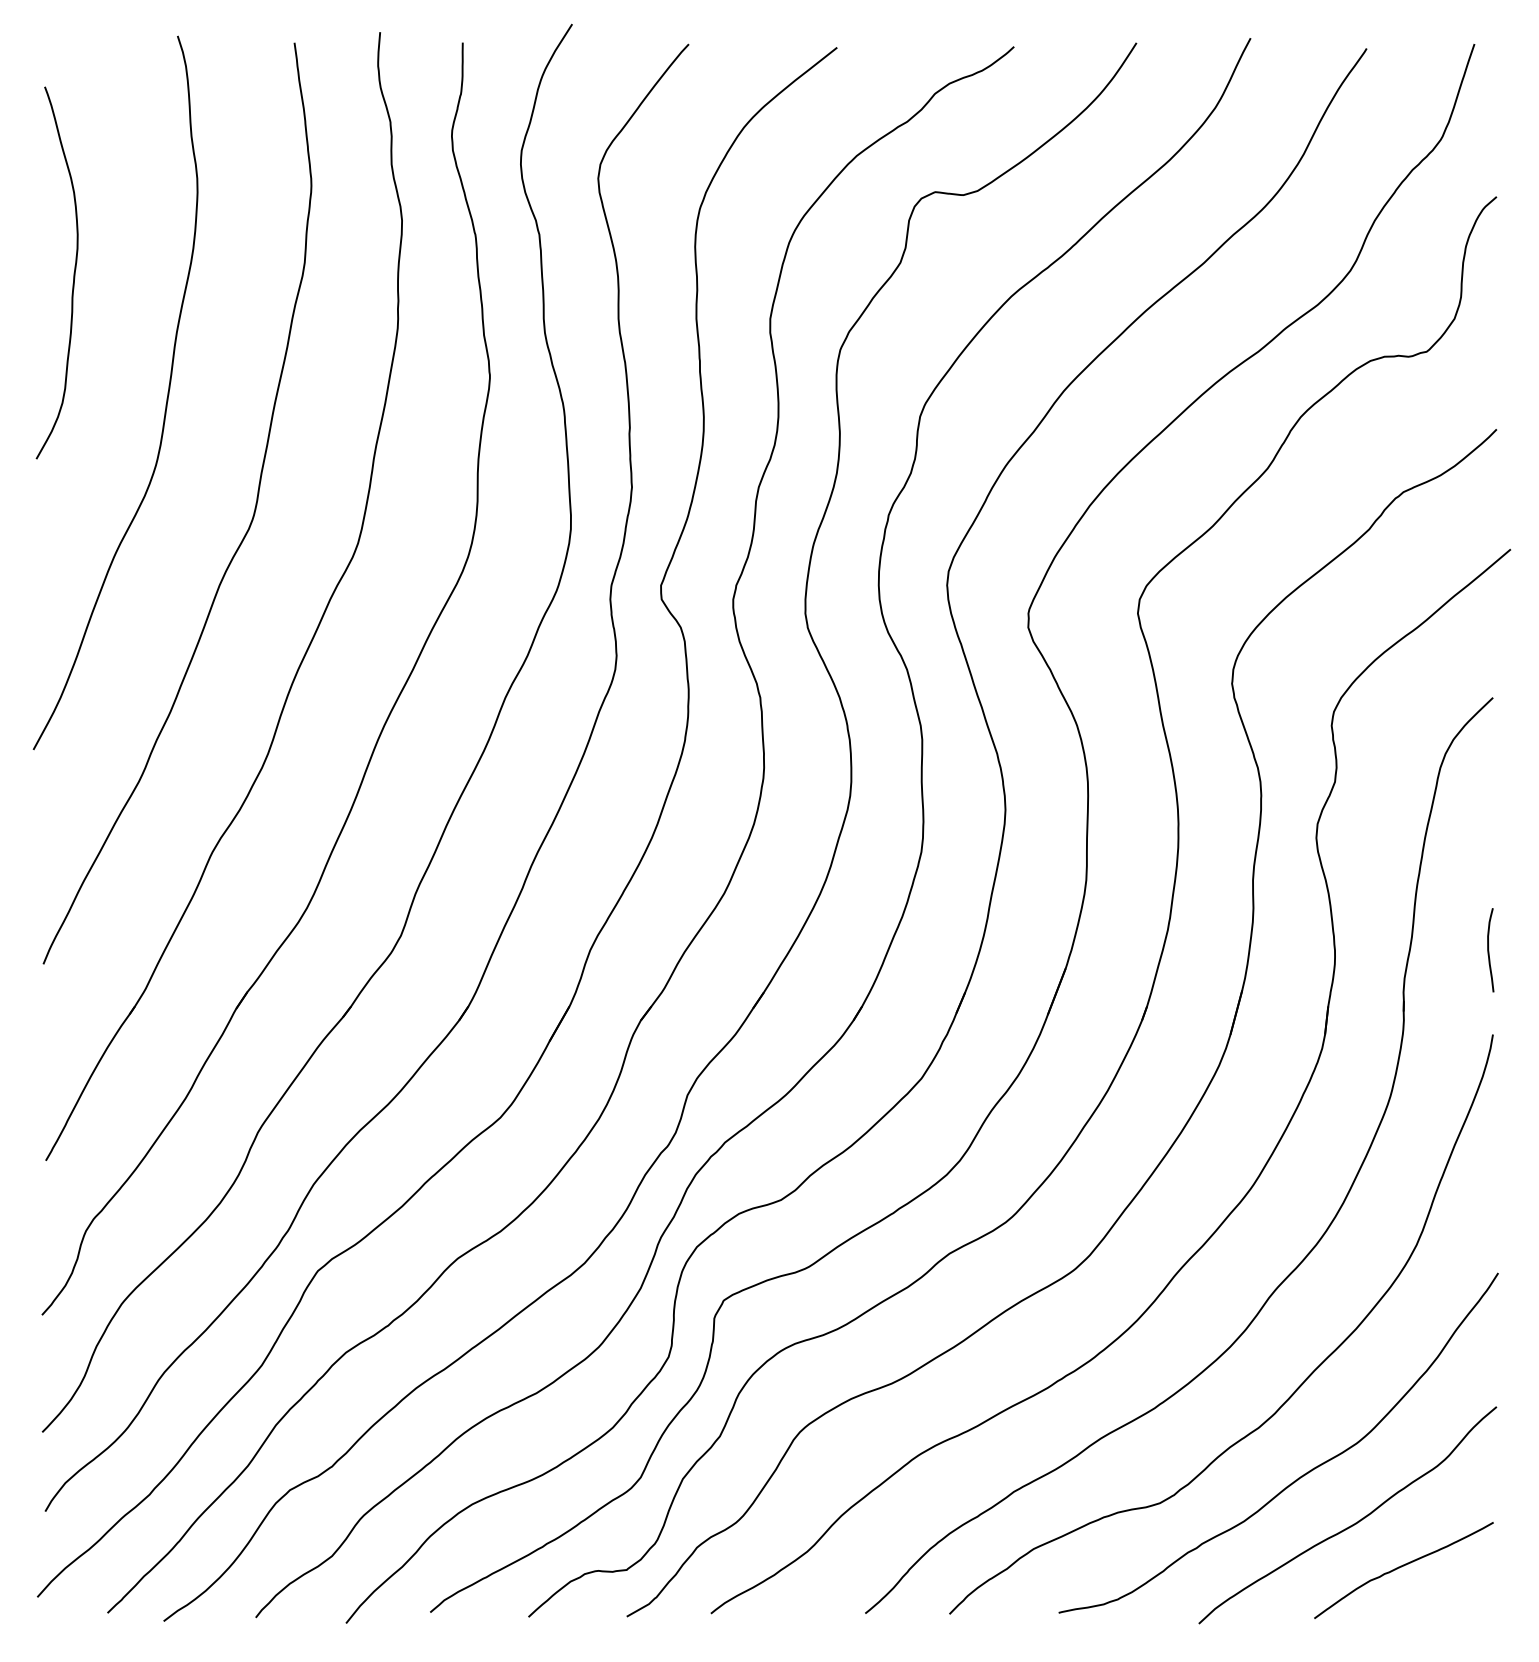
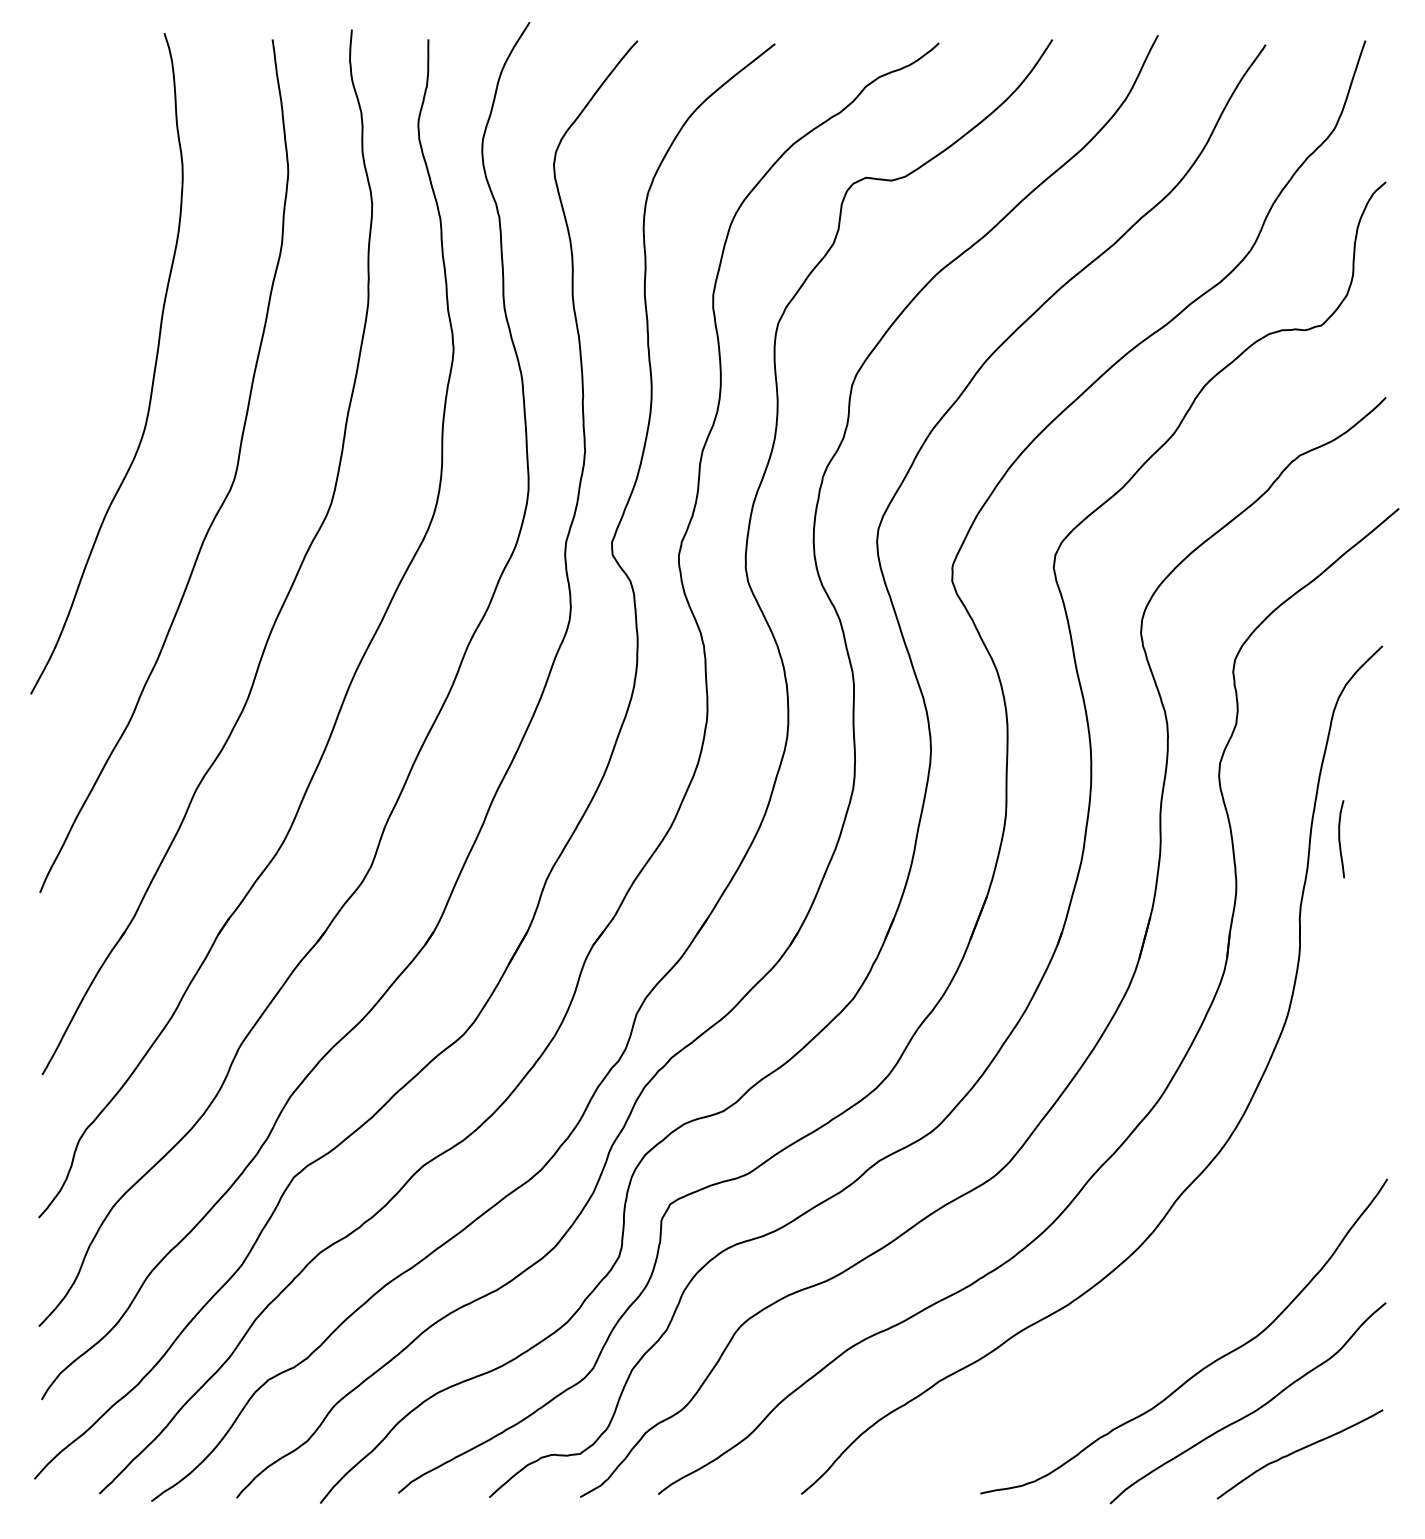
curve: (73, 272) -> (67, 252), removed
curve: (1489, 950) -> (1340, 839), moved
curve: (1295, 1389) -> (1199, 1286), removed

